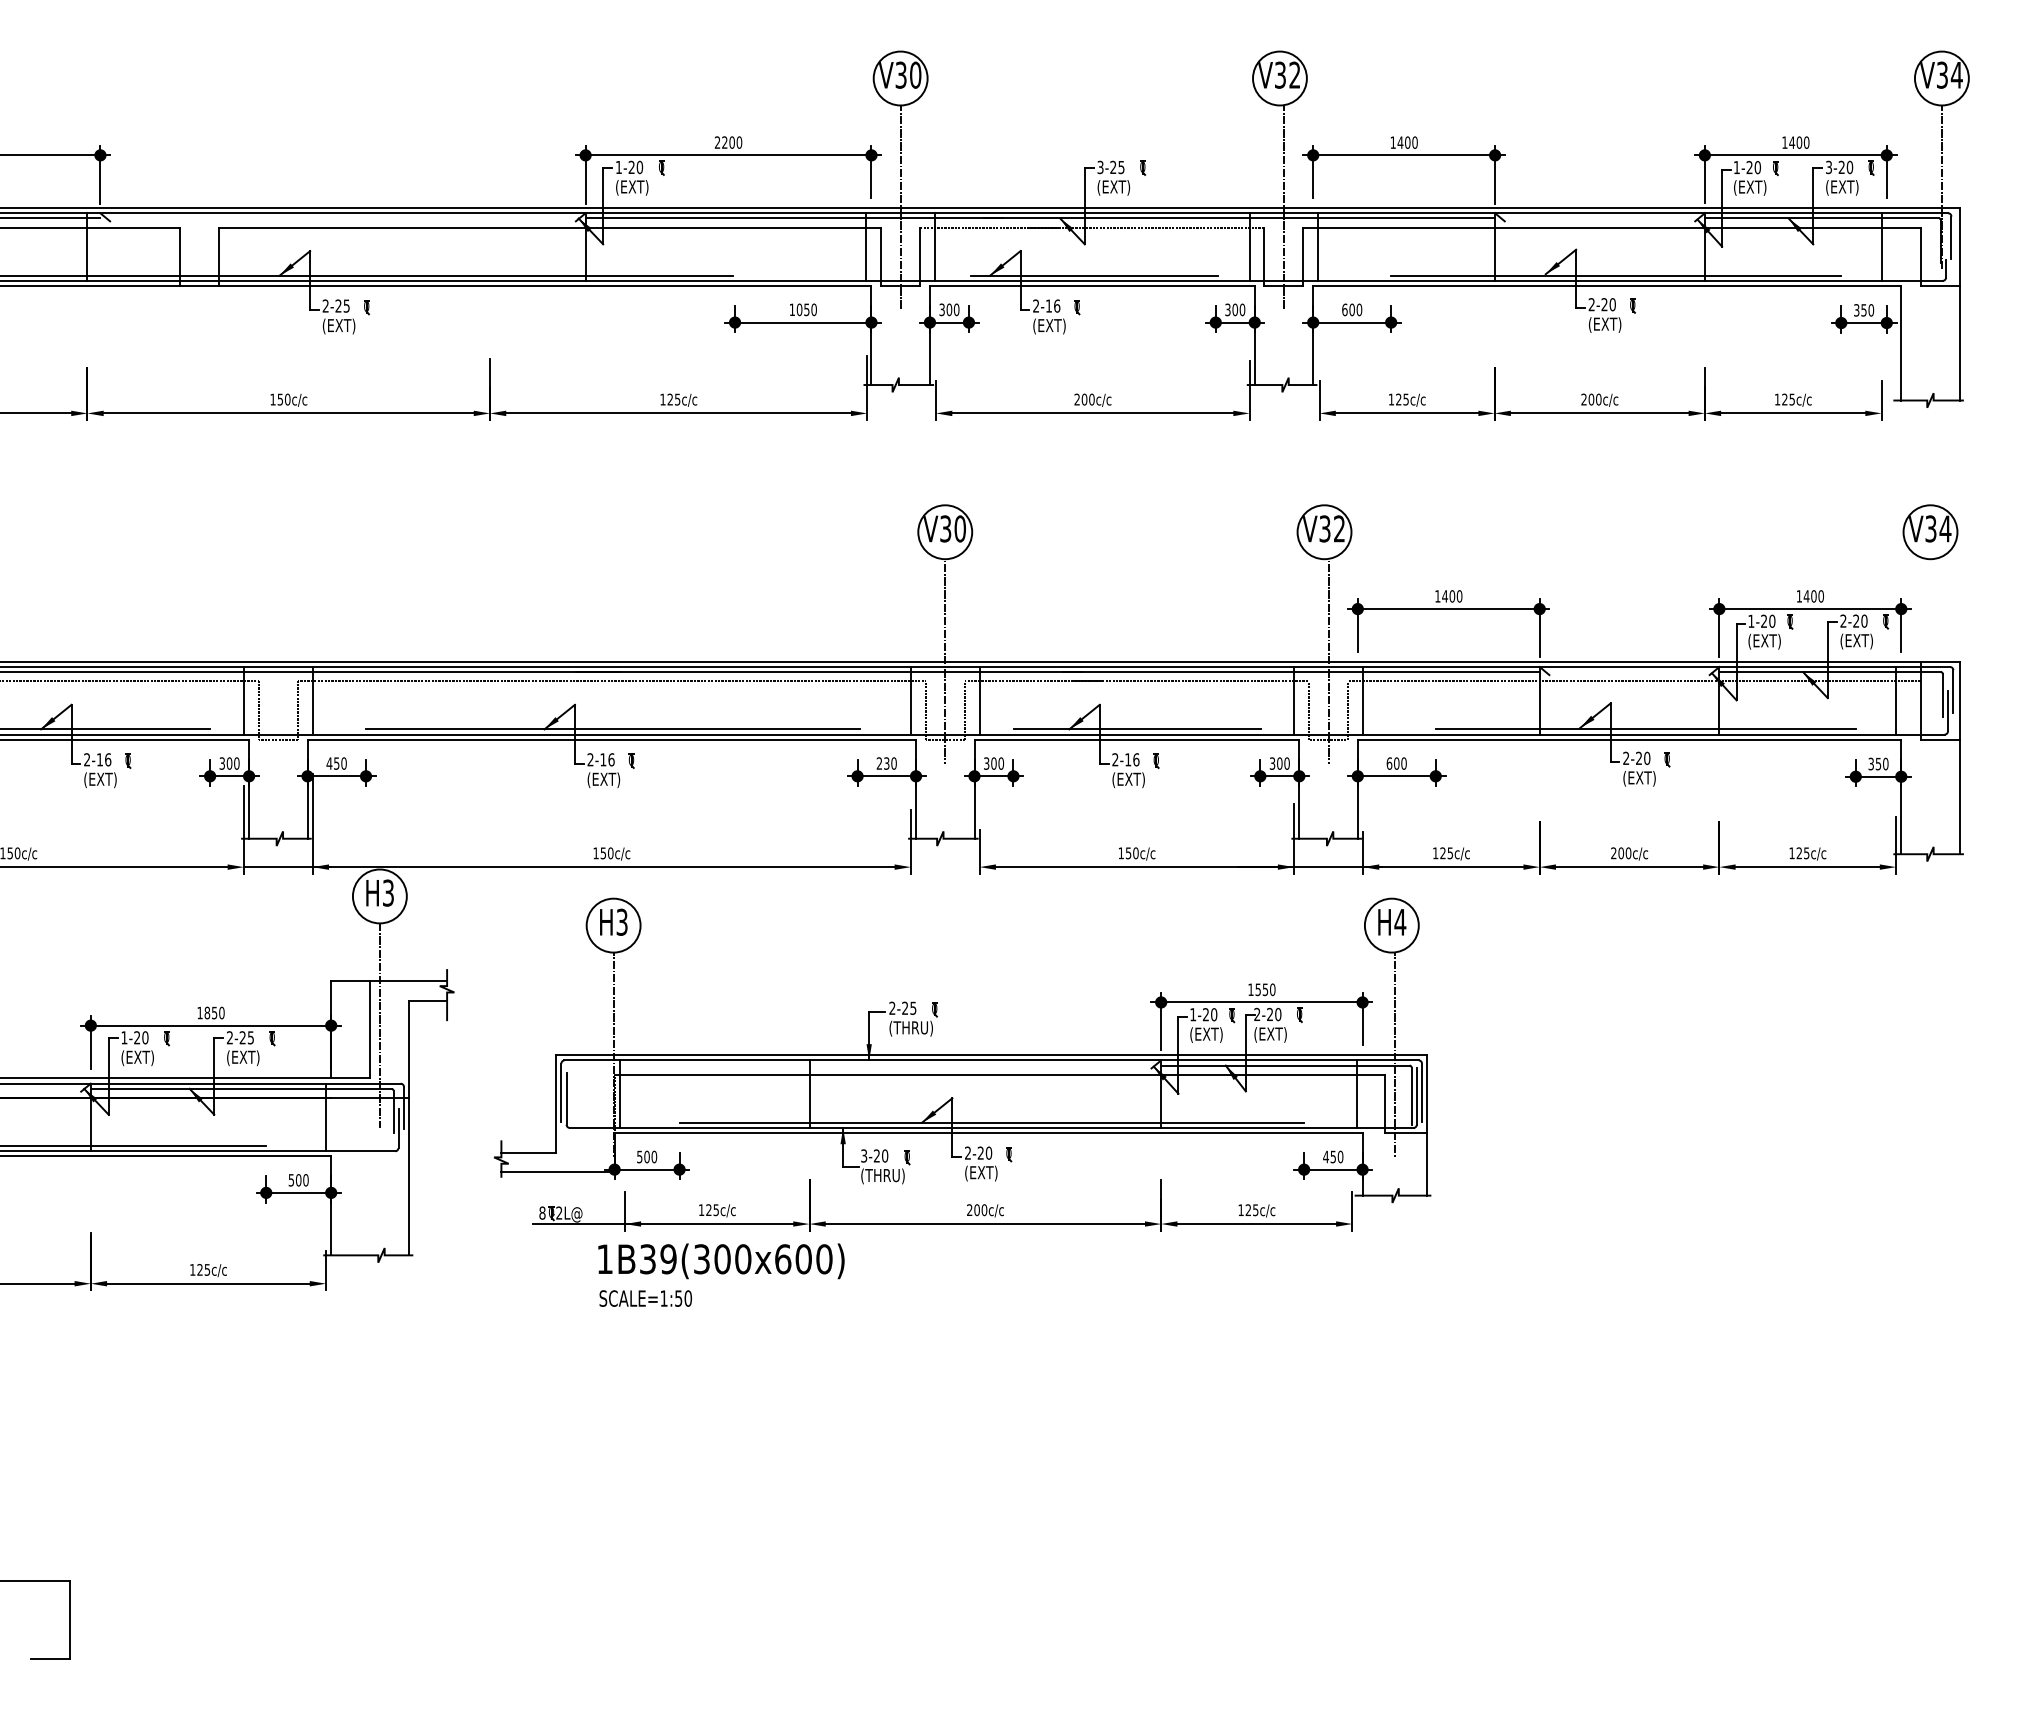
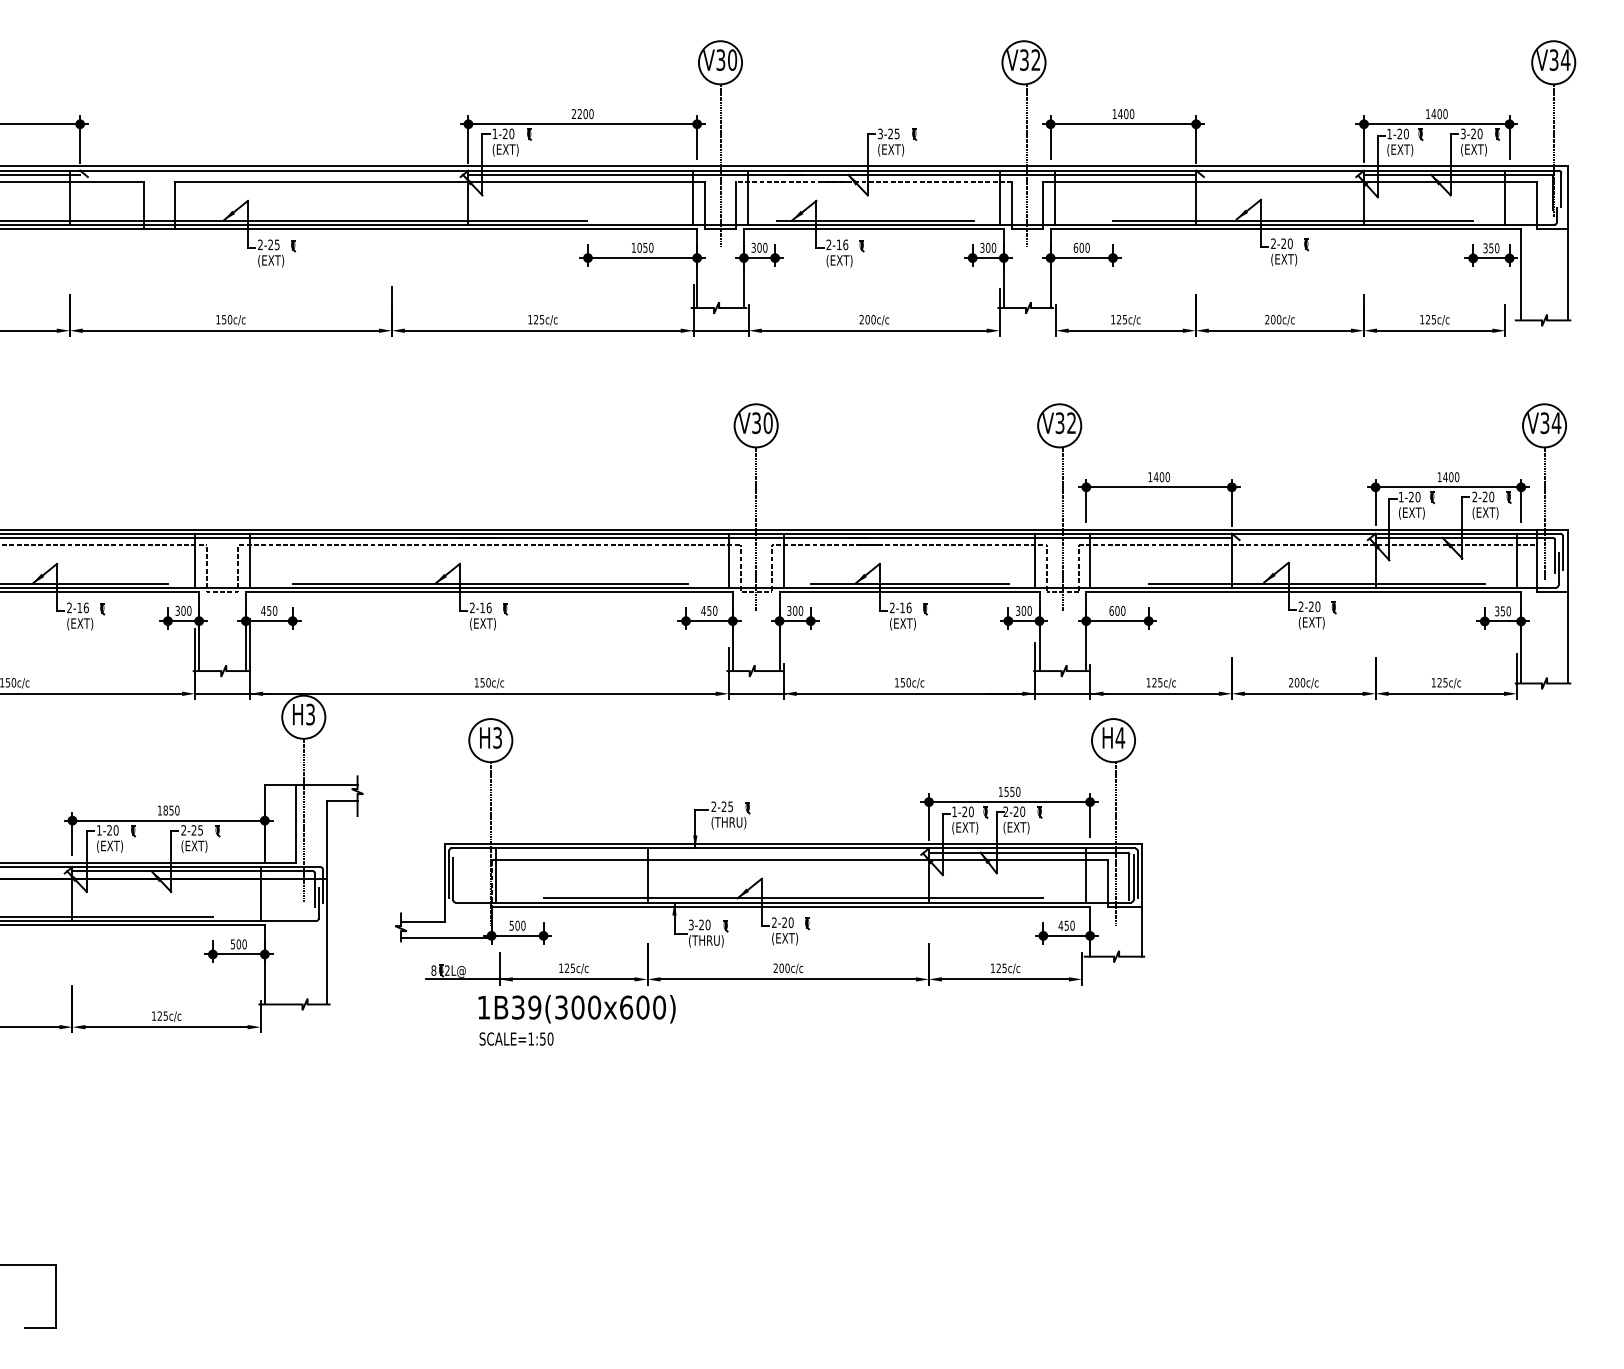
line: (900, 413) -> (720, 330), added
line: (1930, 641) -> (1544, 513), added
text: (883, 763) -> (706, 610), 230 -> 450
line: (946, 866) -> (757, 693), added

